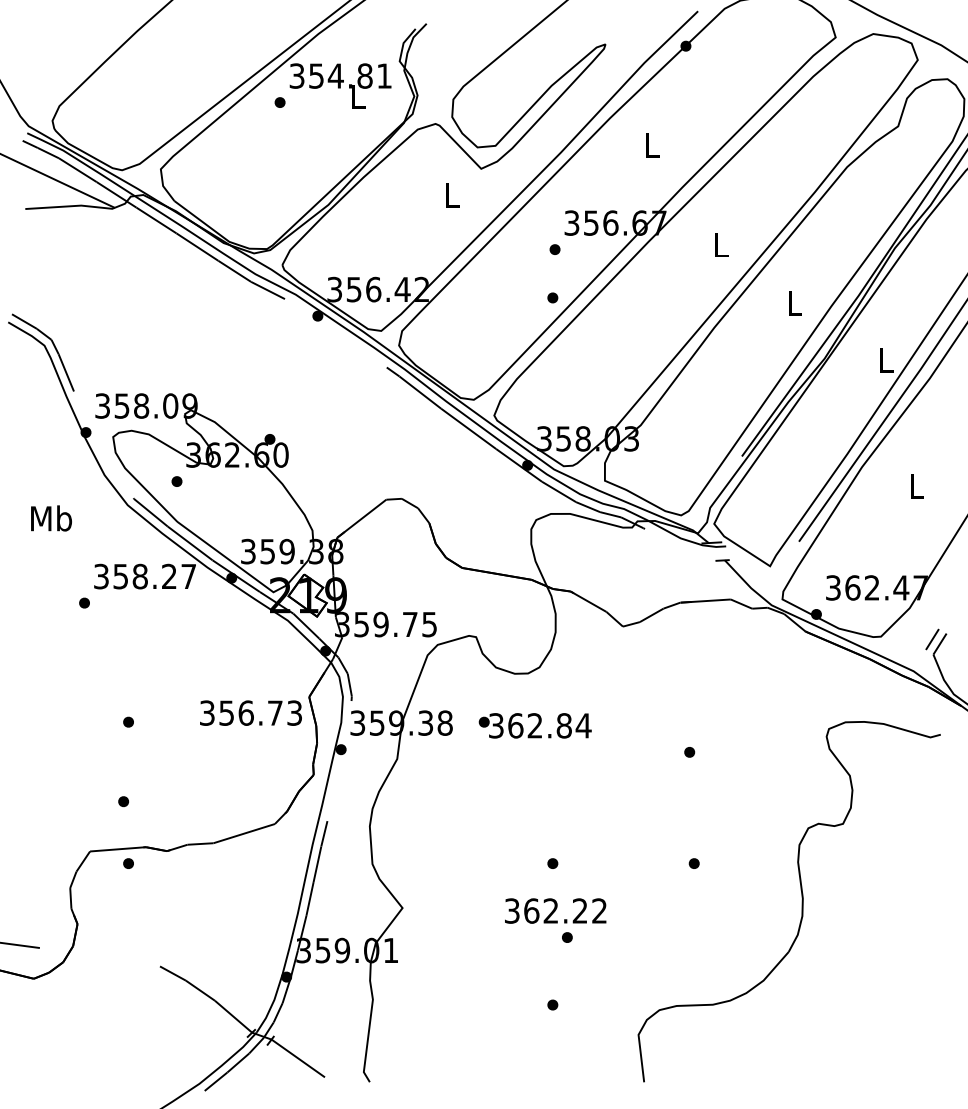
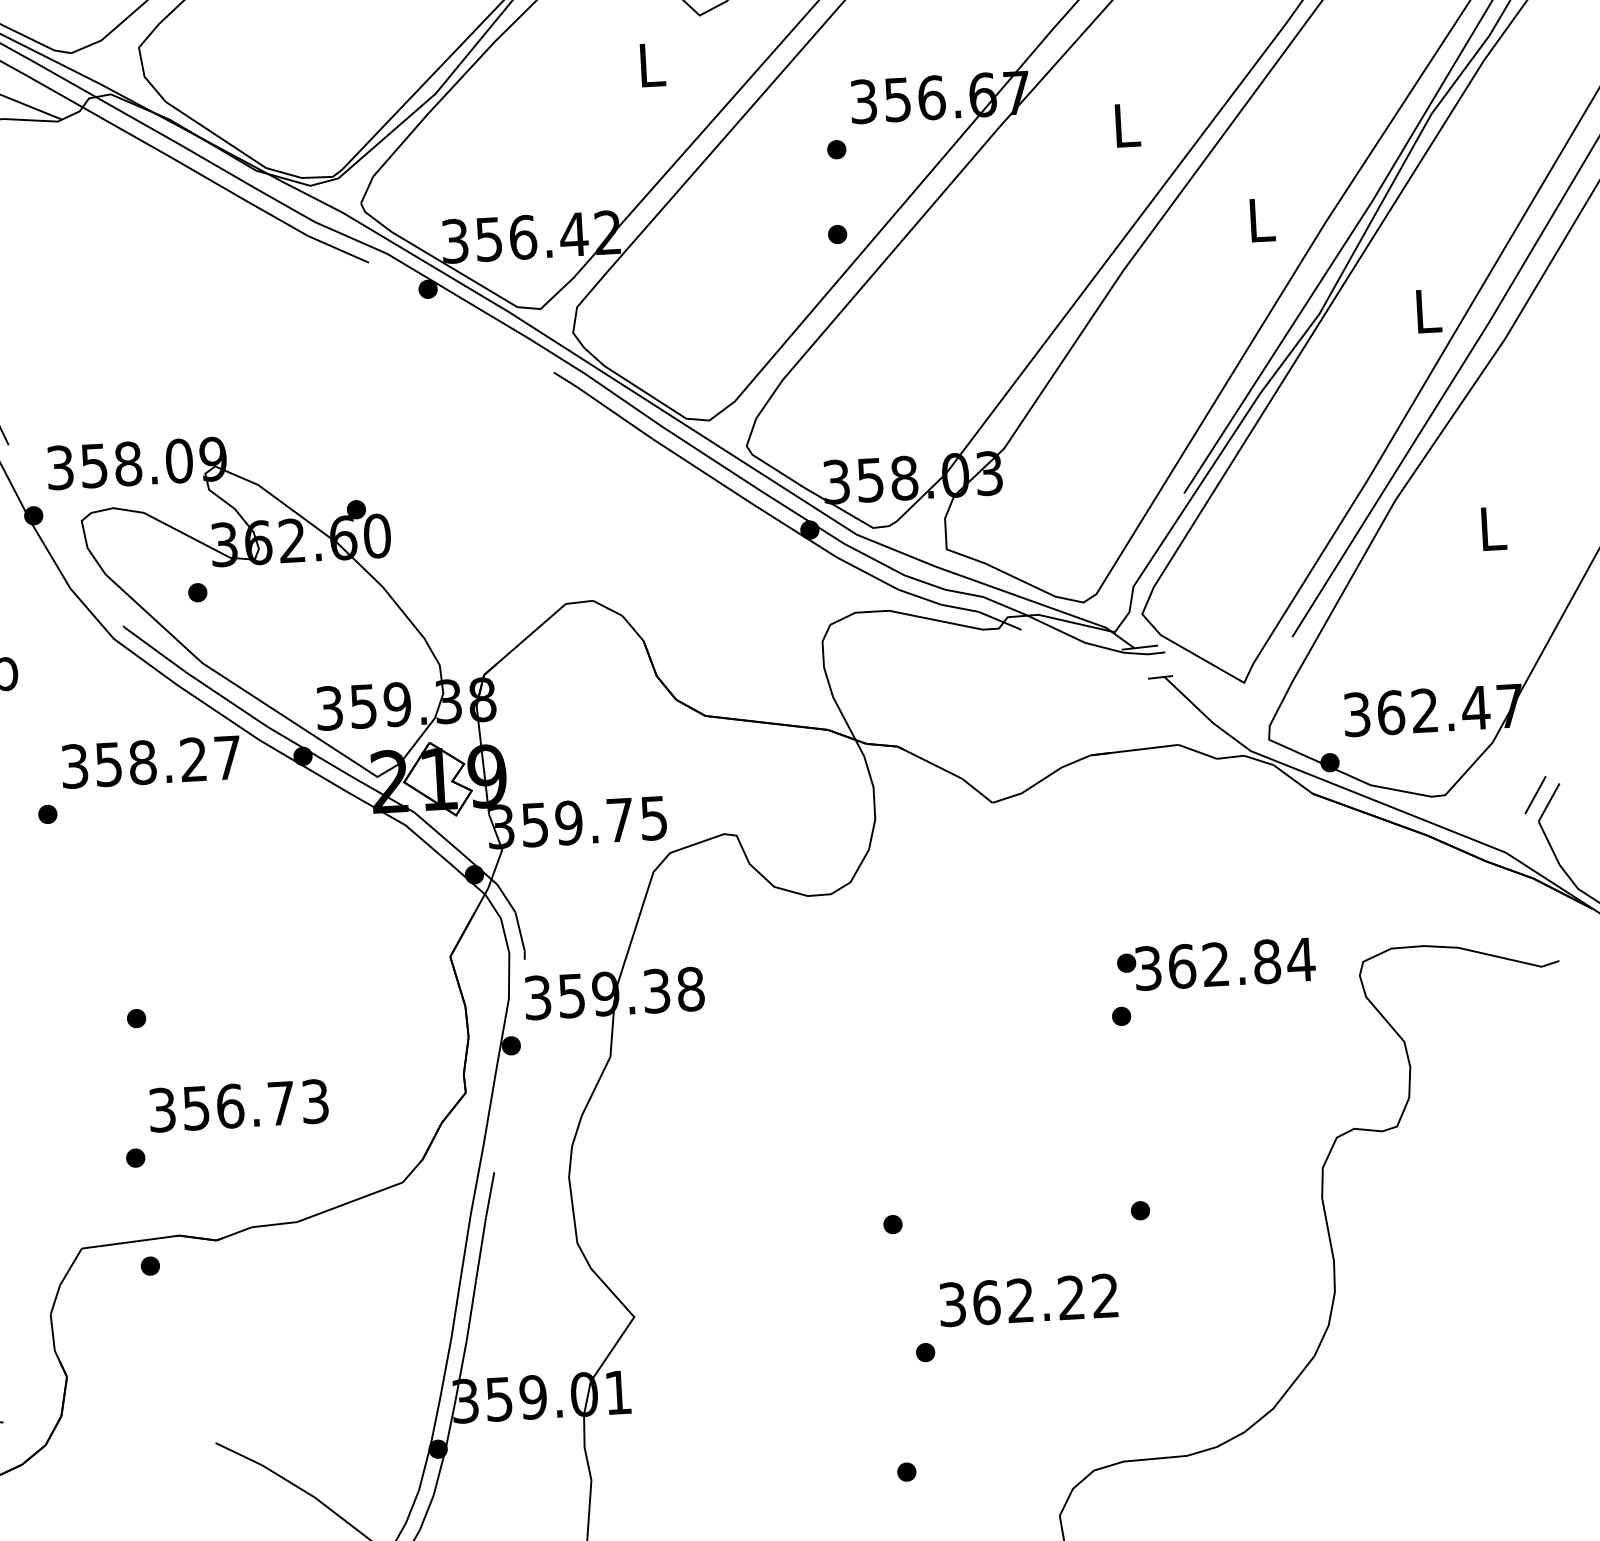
text: (250, 712) -> (237, 1104), moved
text: (534, 725) -> (1214, 964), moved
text: (555, 910) -> (1028, 1299), moved

